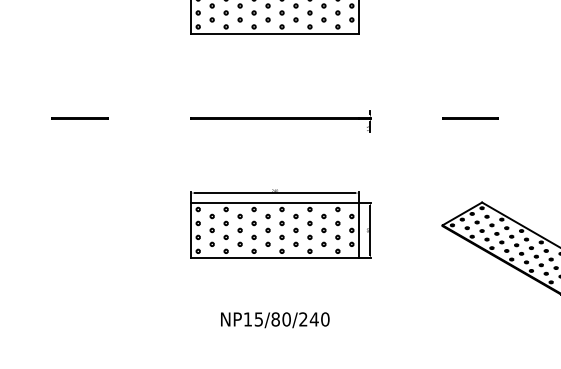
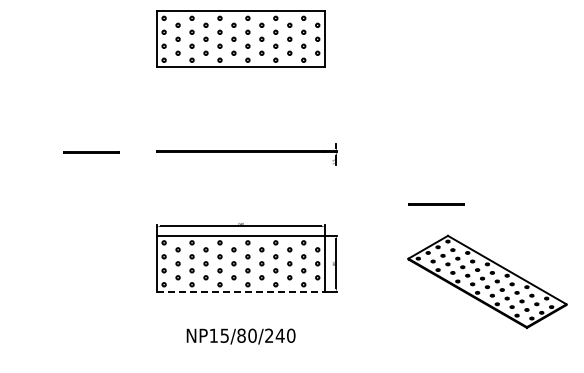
line: (79, 118) -> (91, 152), moved
line: (470, 118) -> (436, 204), moved
line: (274, 258) -> (240, 291), solid -> dashed
text: (274, 320) -> (240, 336), moved

